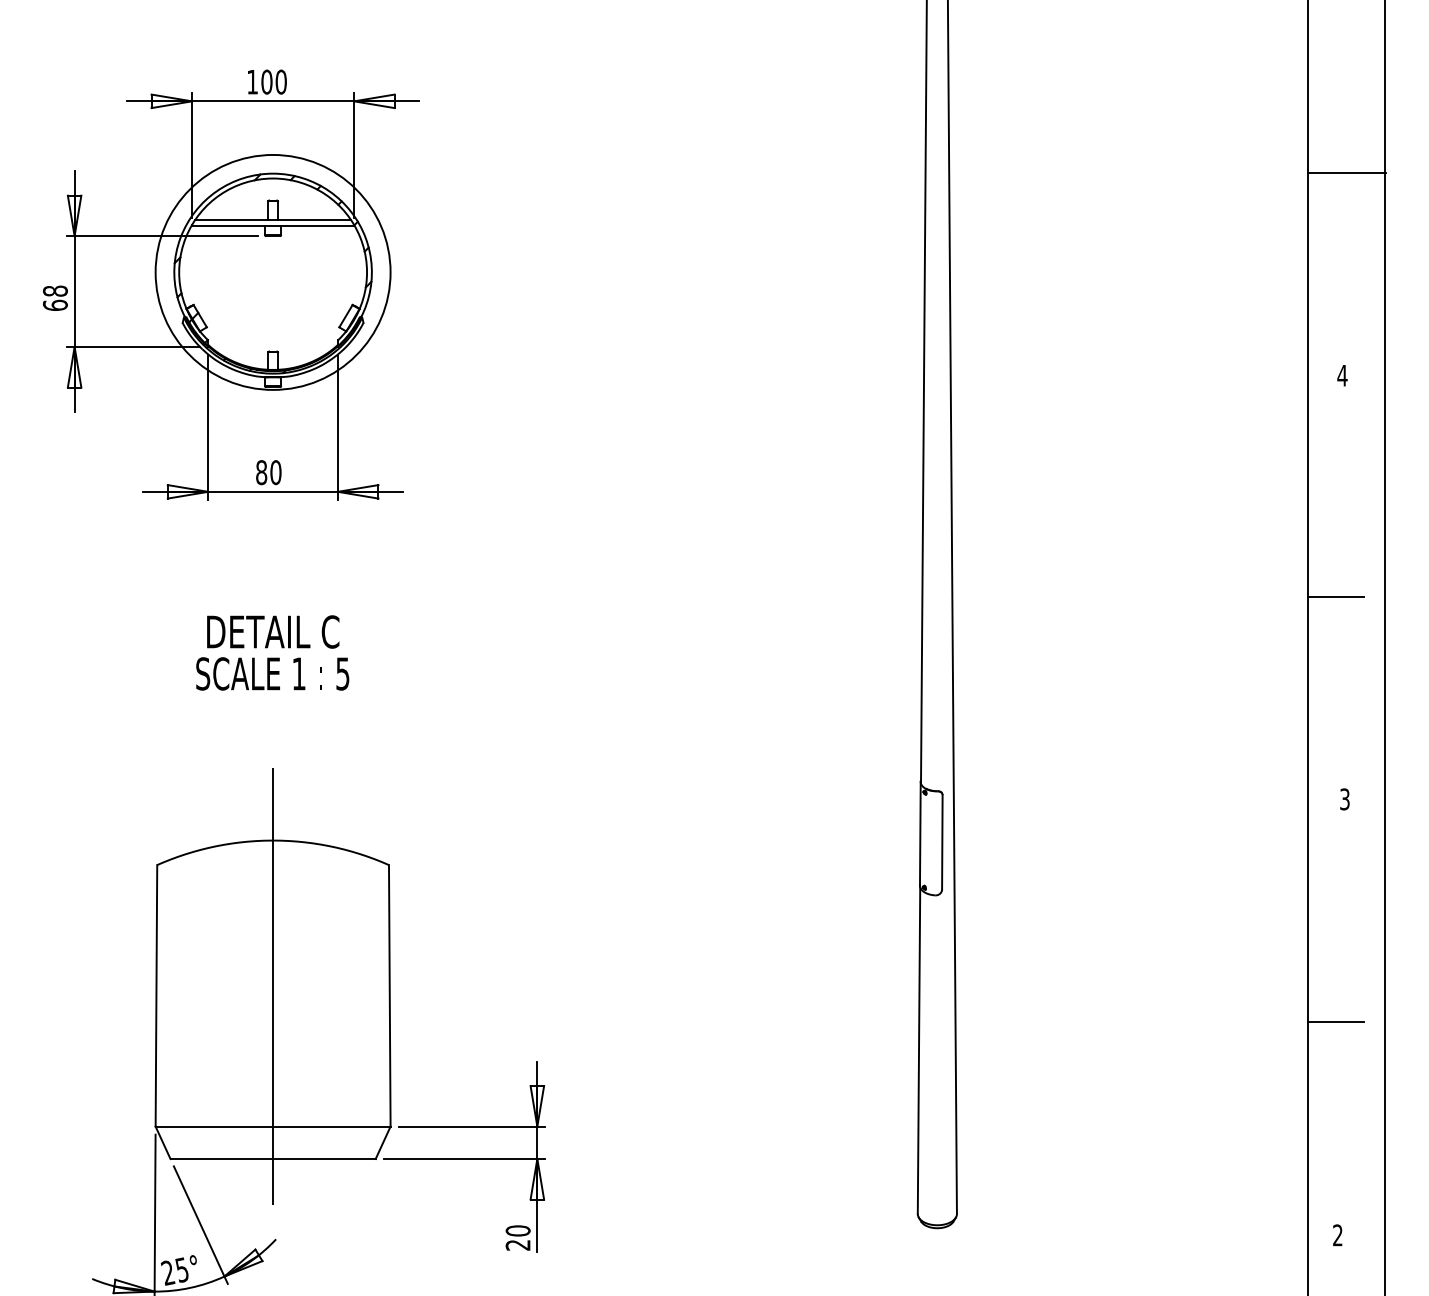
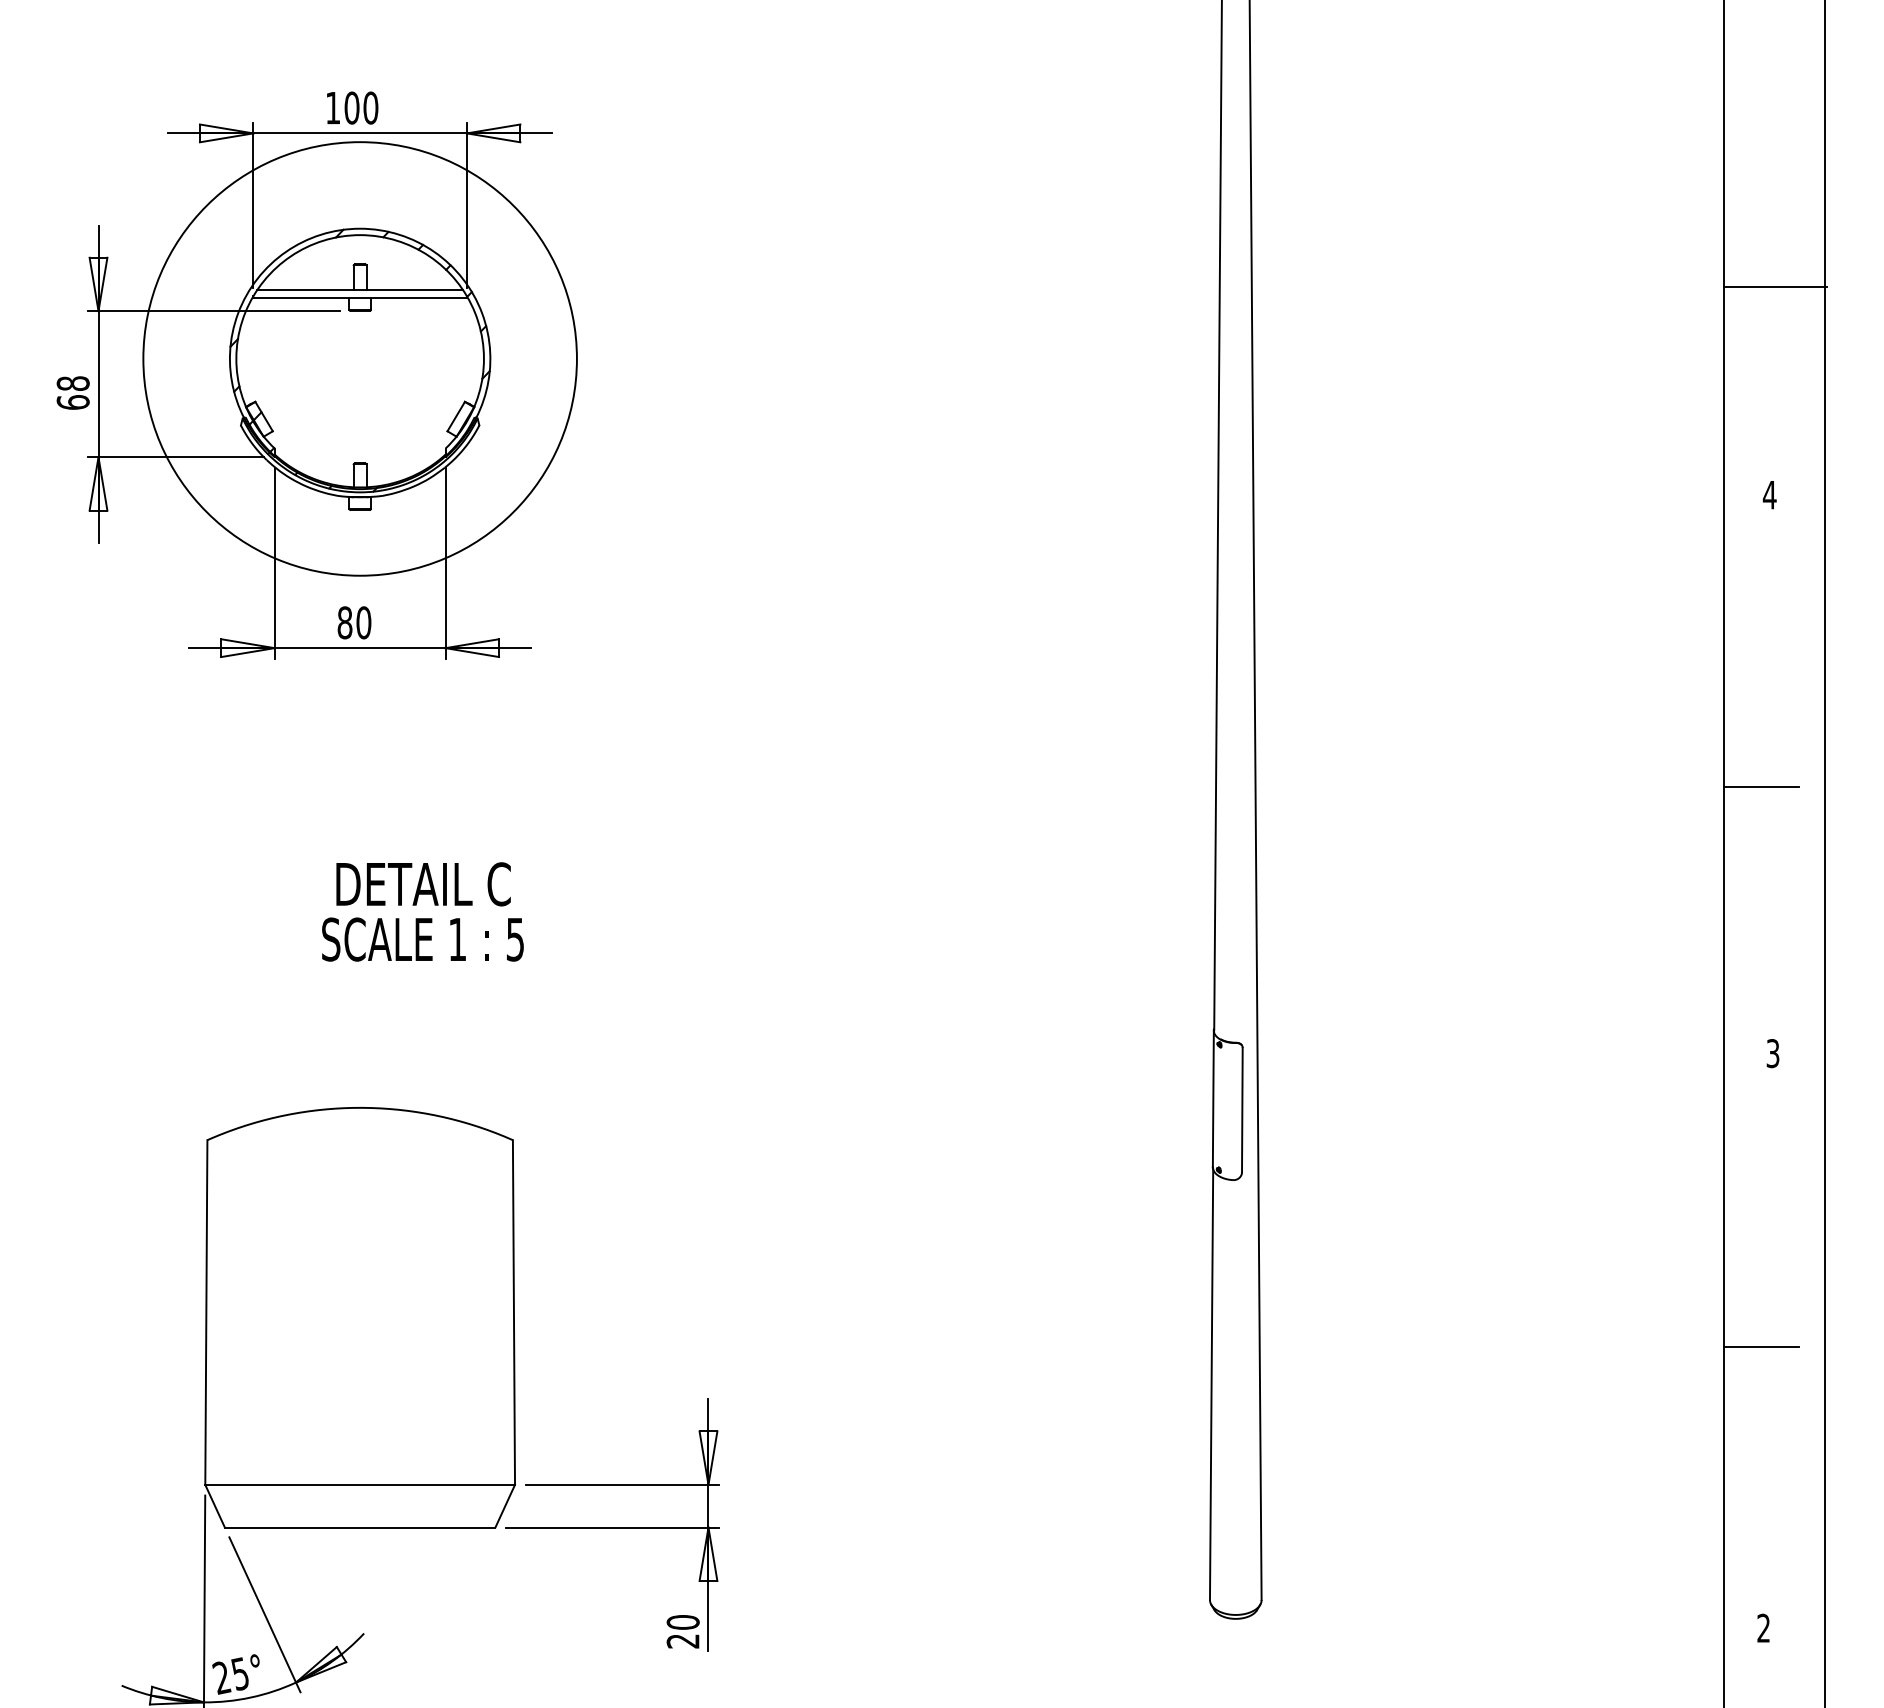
line: (1346, 172) -> (1775, 286), moved
circle: (272, 271) -> (359, 357), size x1.4
text: (272, 652) -> (422, 911), moved
line: (273, 986) -> (360, 1300), removed

